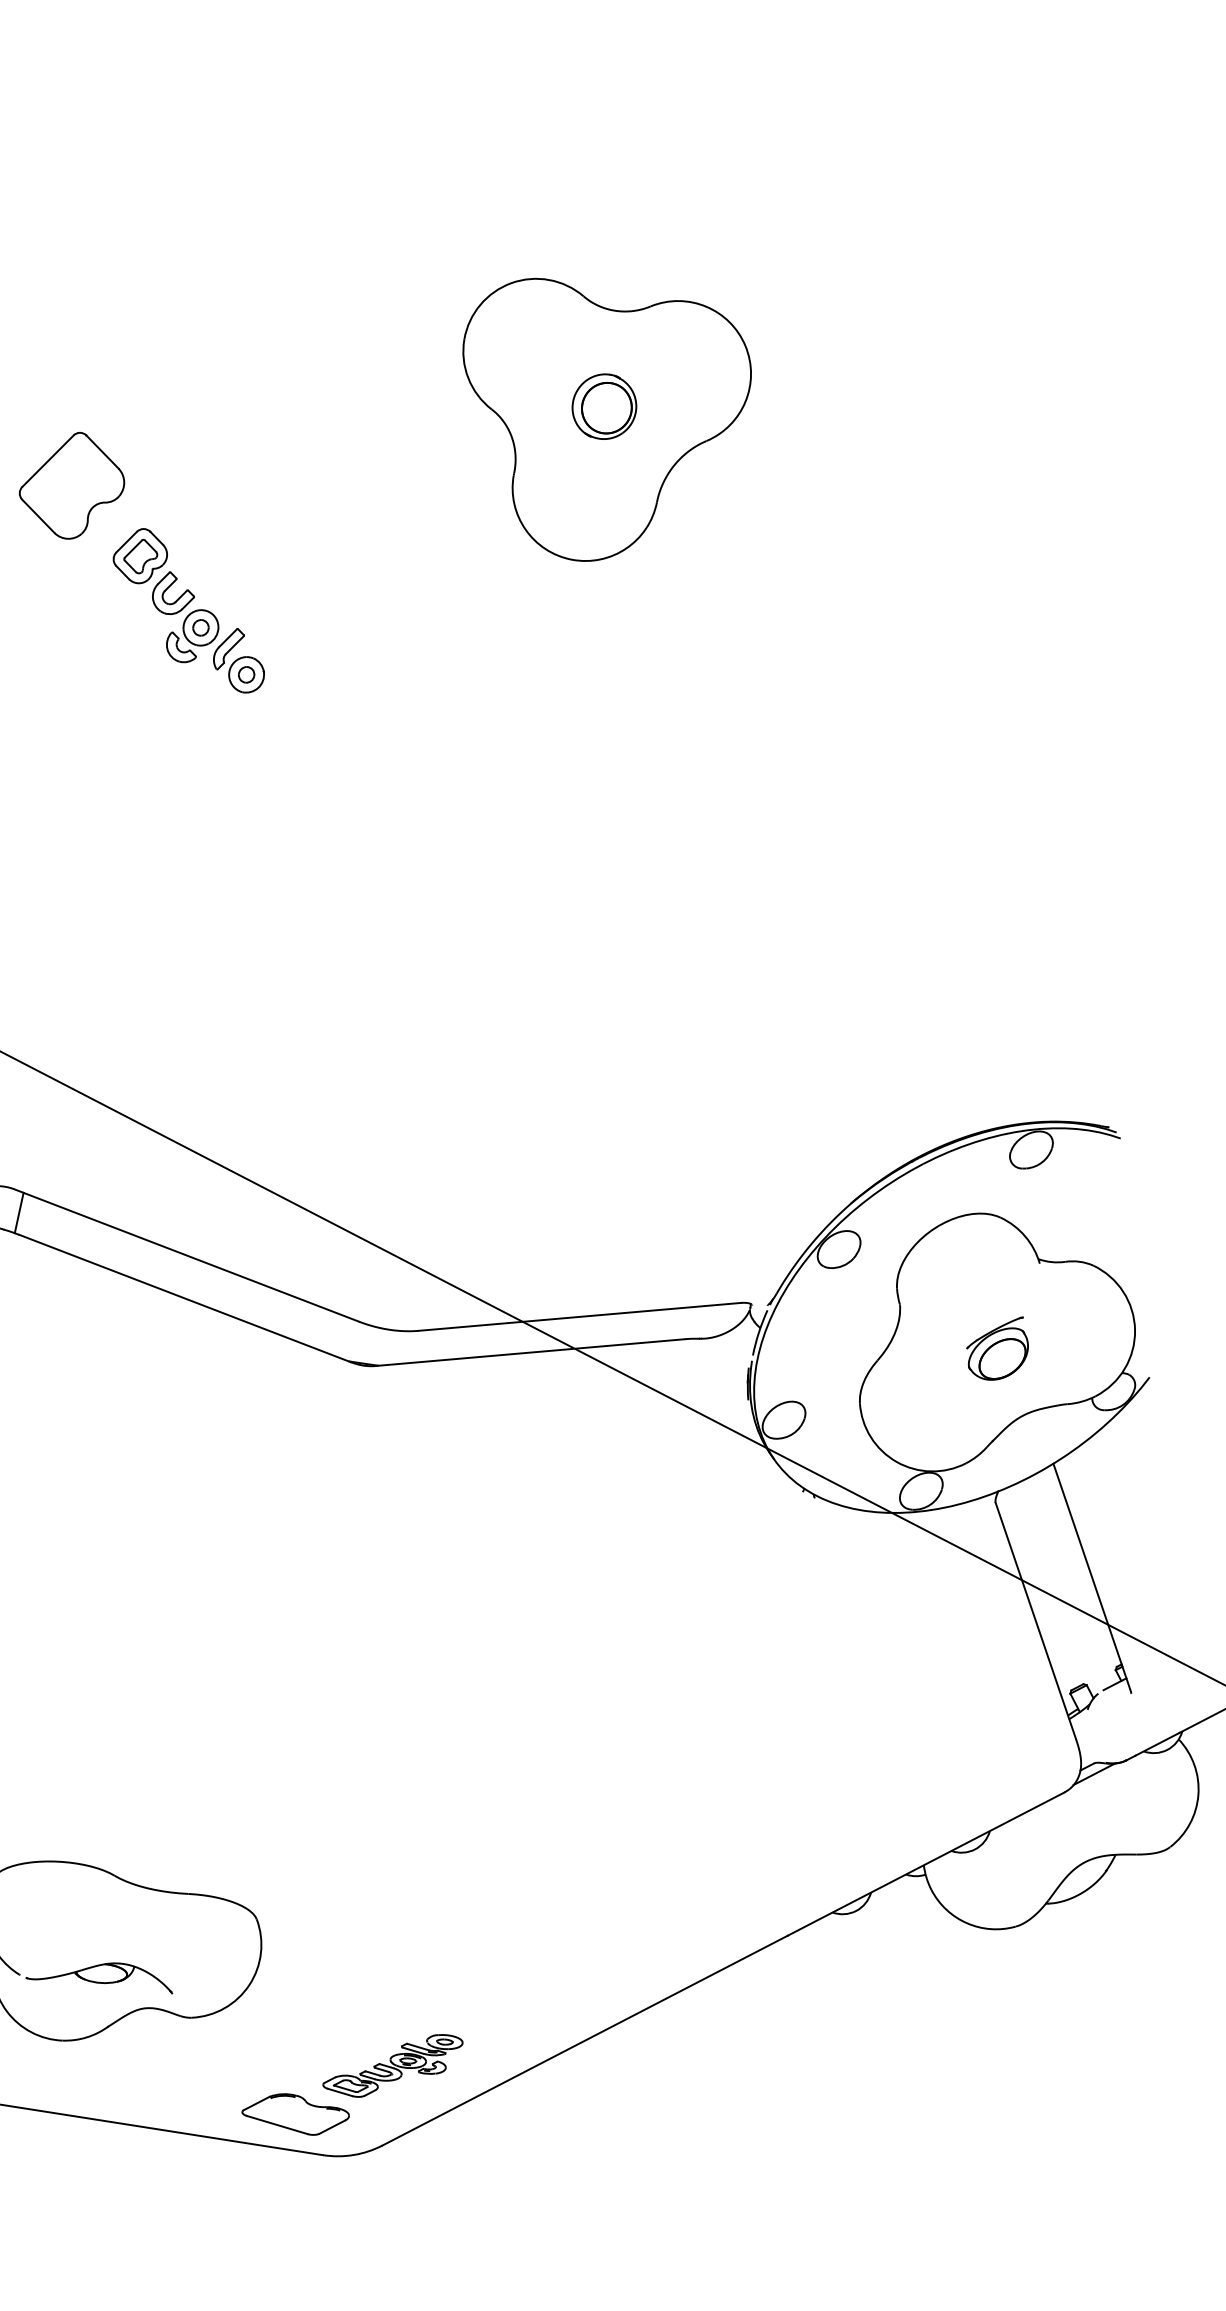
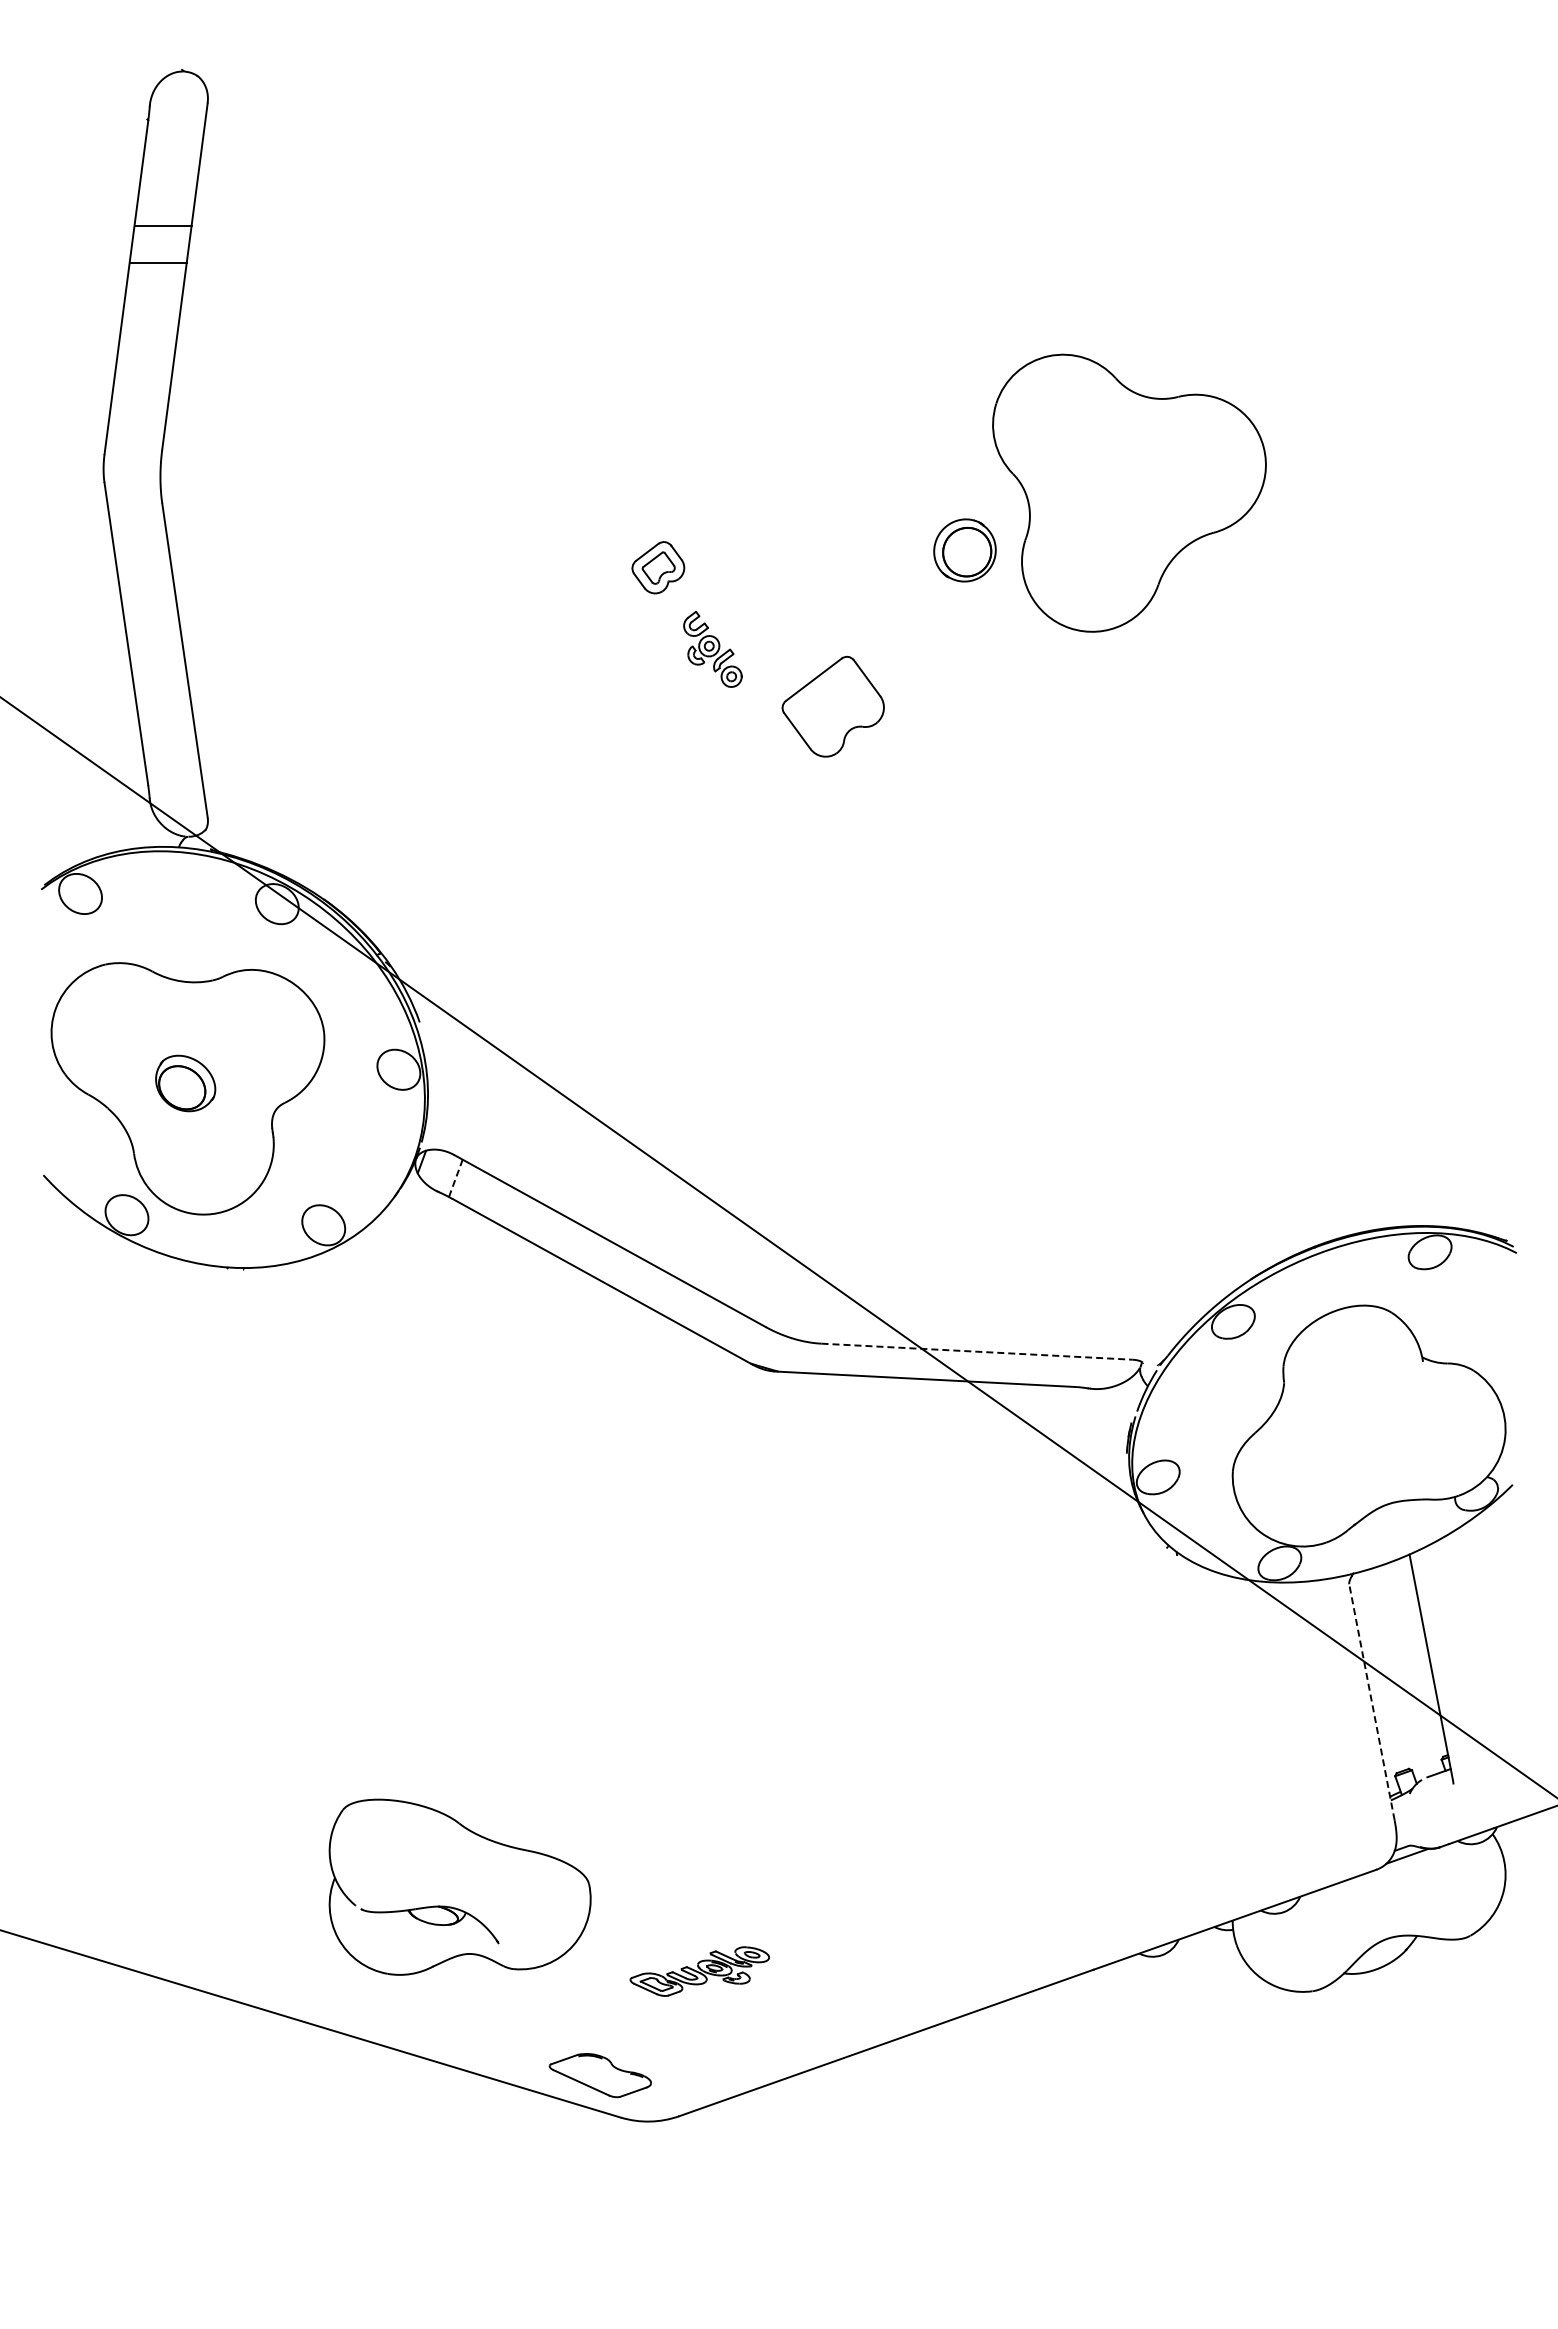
part: (603, 406) -> (964, 550), moved
part: (70, 486) -> (832, 706), moved
part: (207, 632) -> (712, 649), size x0.6
line: (18, 1213) -> (455, 1178), solid -> dashed
line: (580, 1316) -> (977, 1351), solid -> dashed
part: (996, 1349) -> (1370, 1438), removed
line: (1035, 1620) -> (1371, 1701), solid -> dashed
part: (393, 2066) -> (699, 1971), moved

